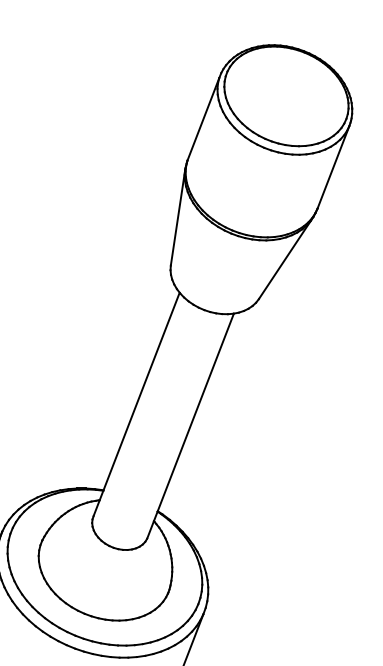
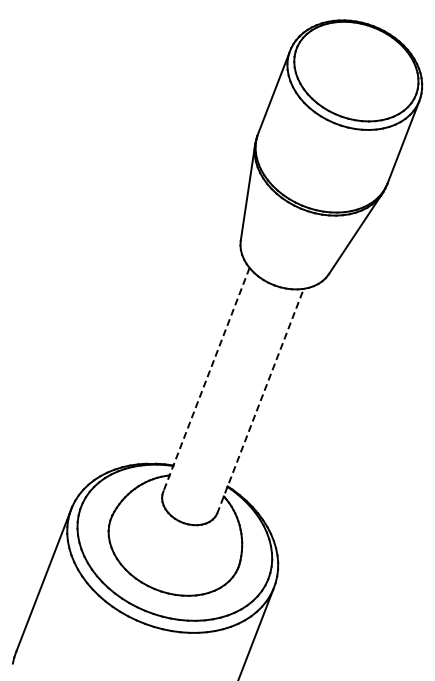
line: (136, 404) -> (206, 379), solid -> dashed
line: (190, 426) -> (260, 401), solid -> dashed

